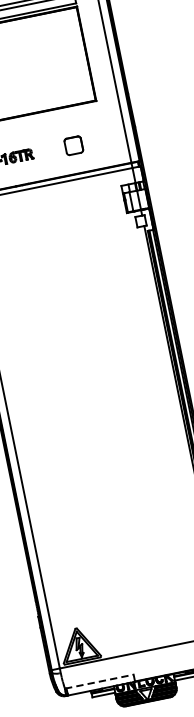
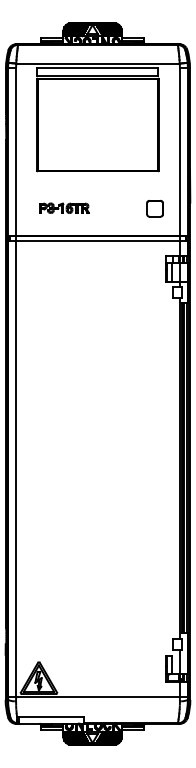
part: (73, 145) -> (154, 208), moved
line: (99, 681) -> (50, 716), dashed -> solid

